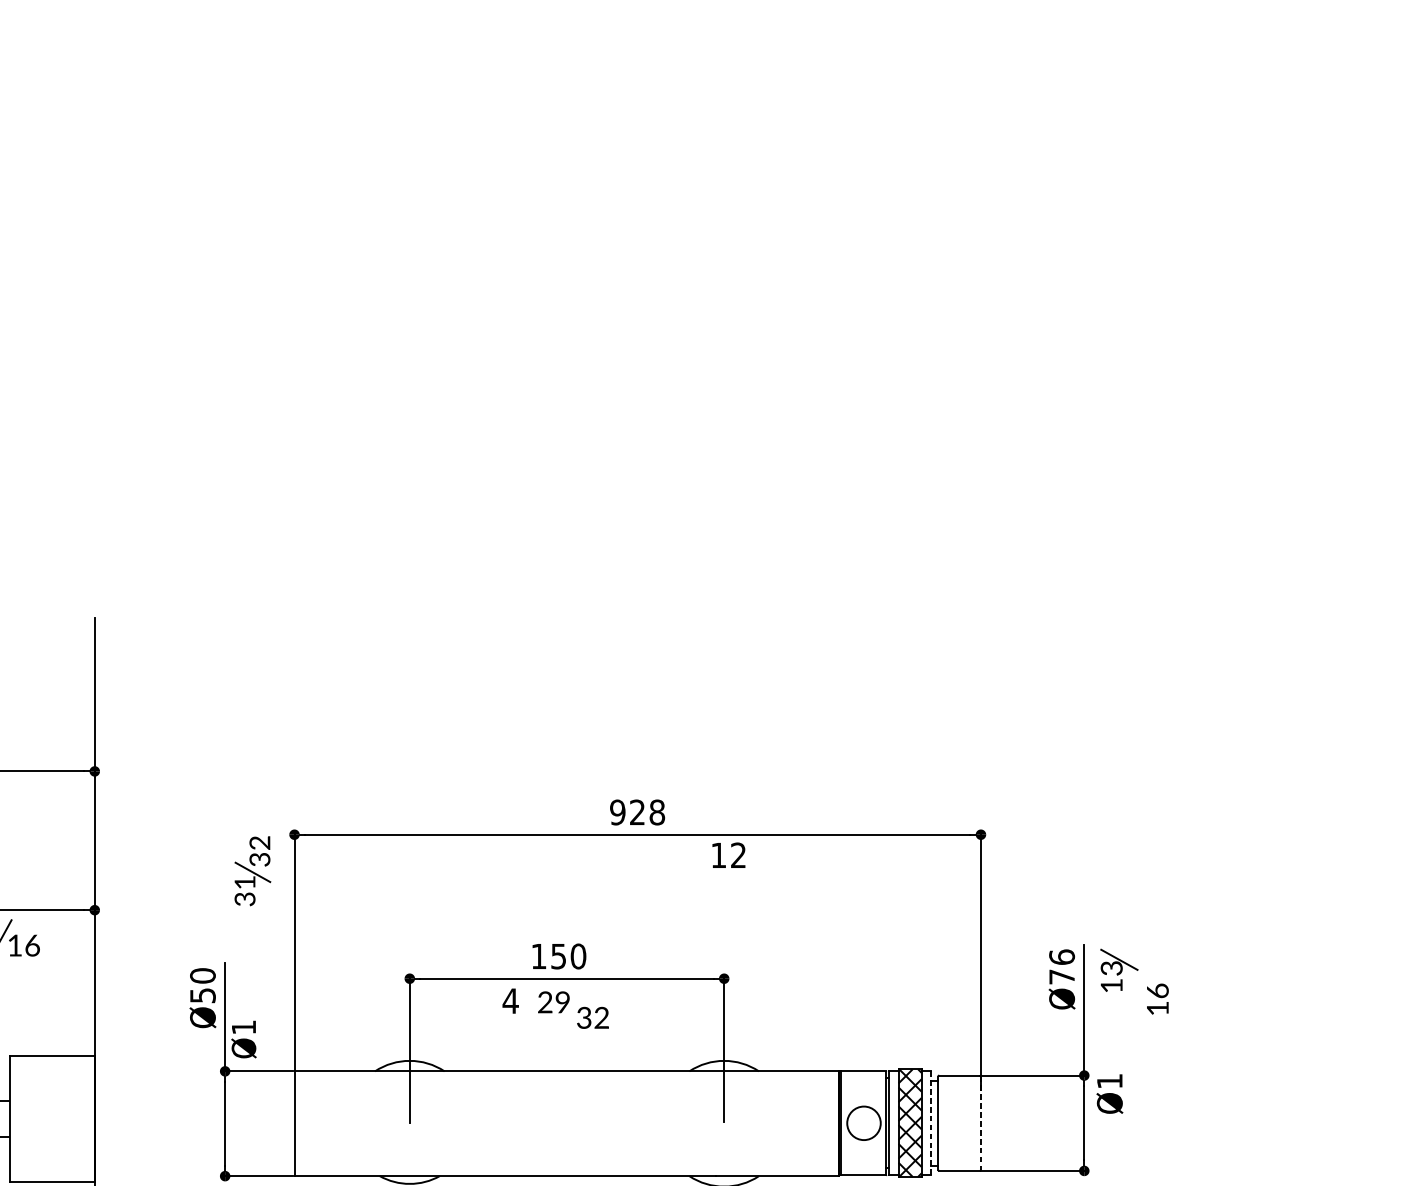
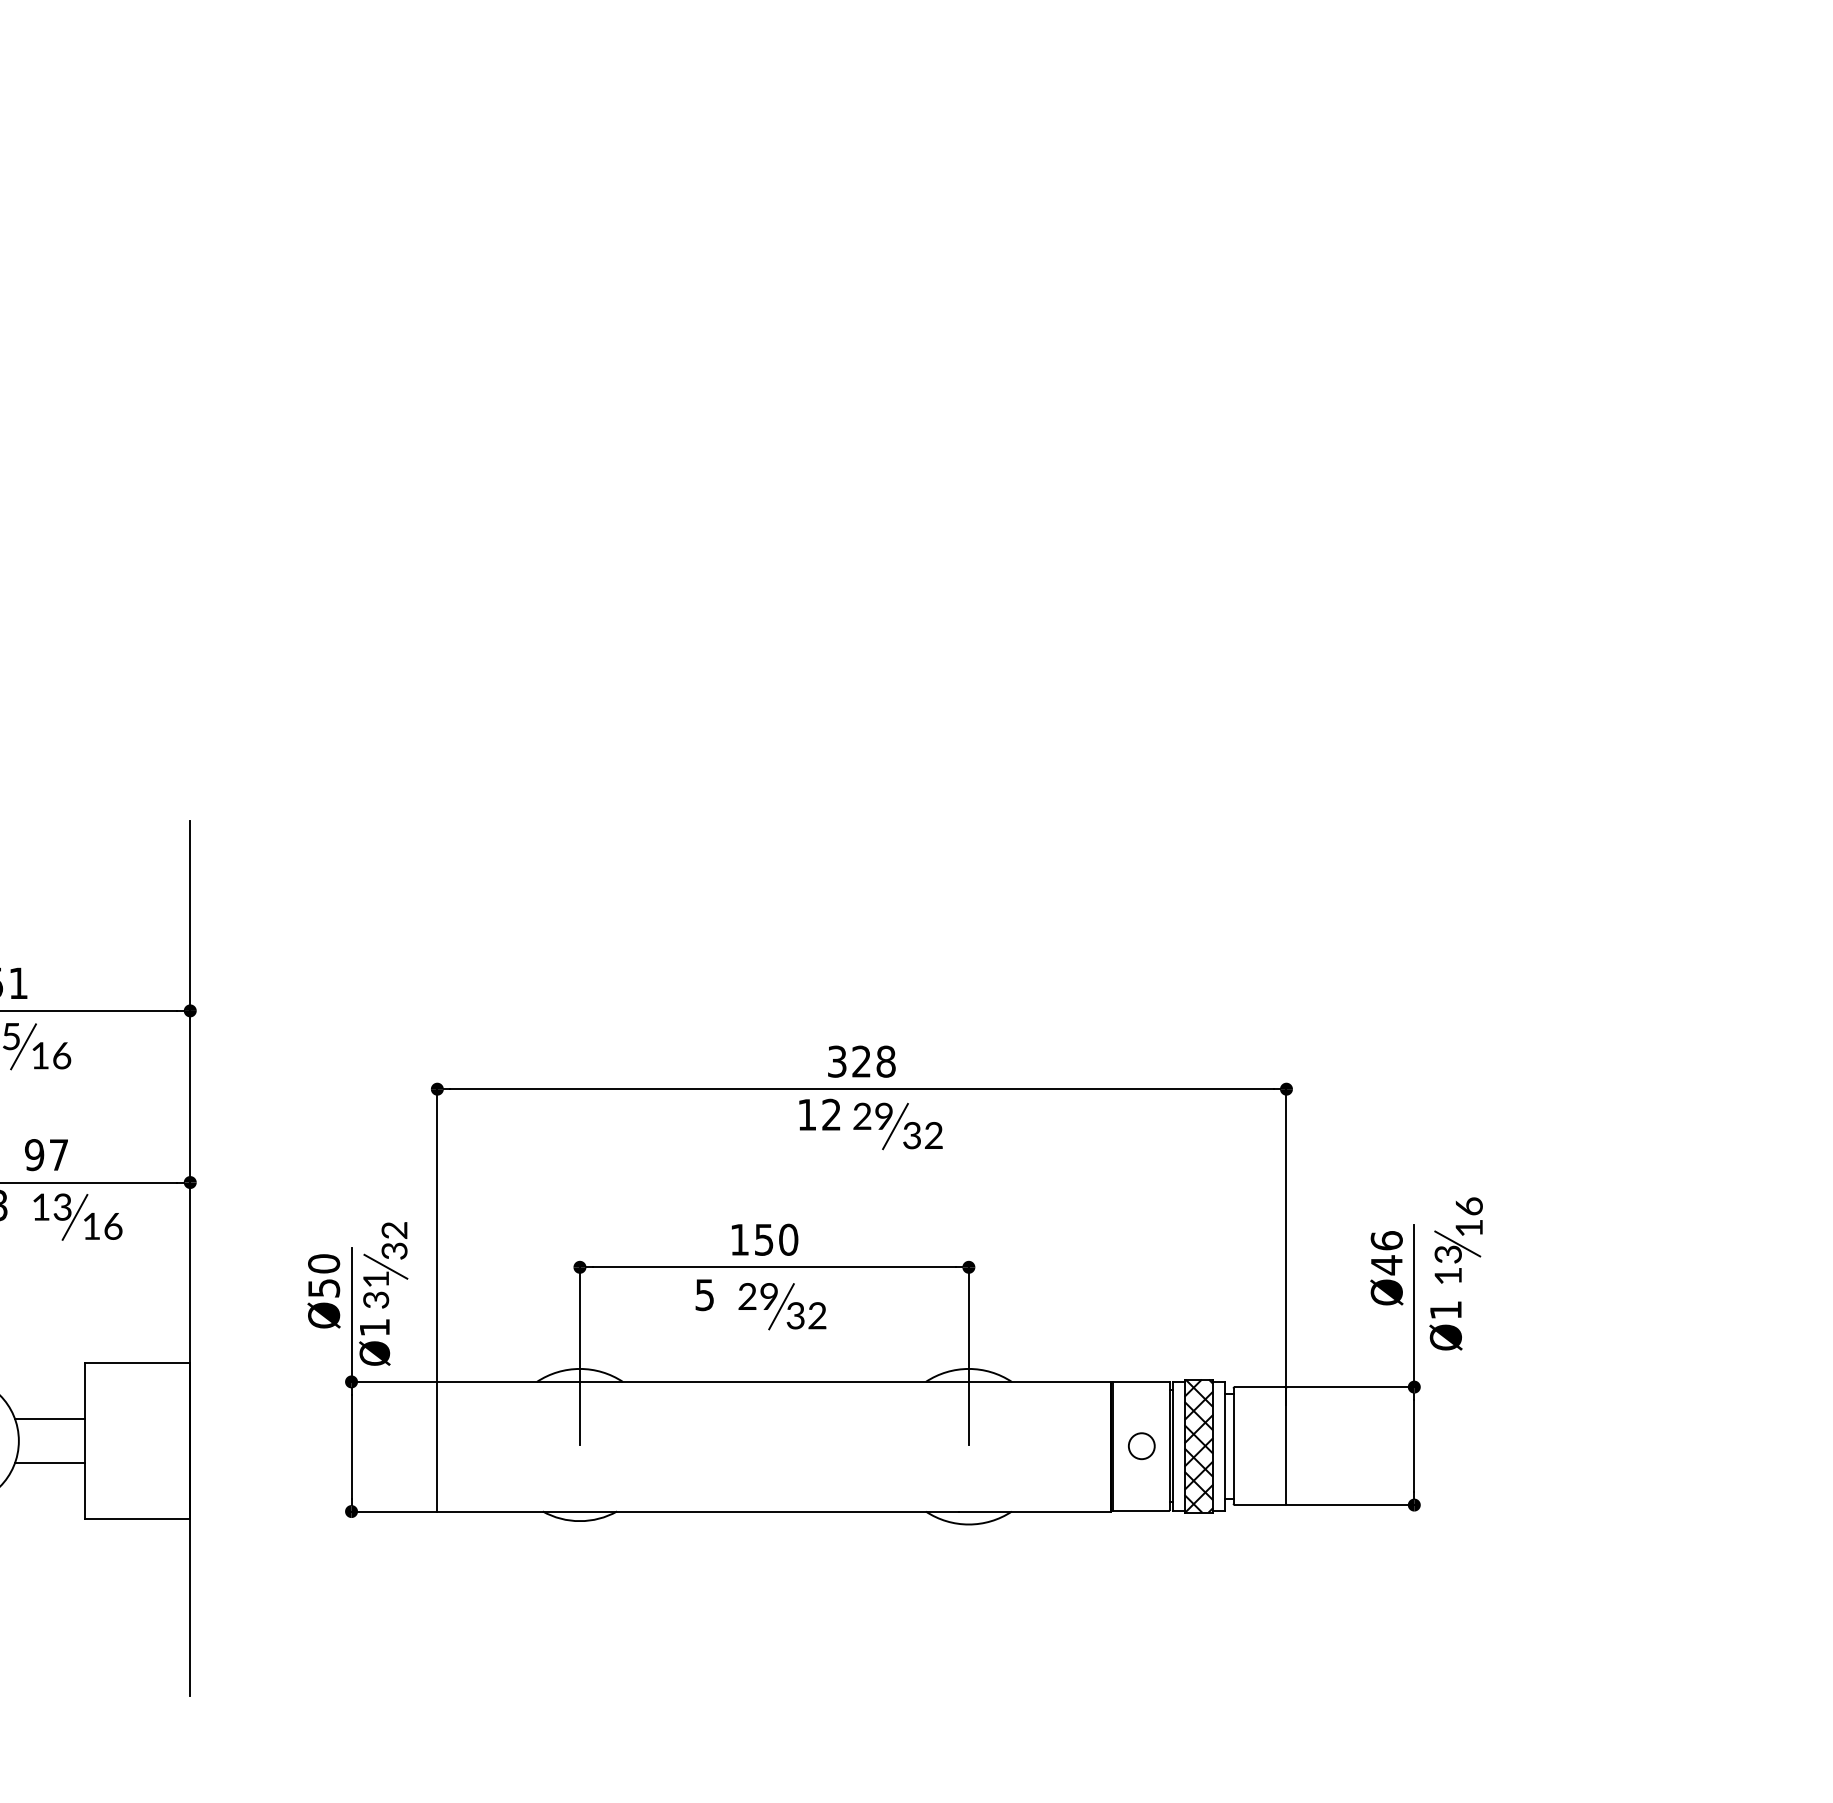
text: (617, 812) -> (836, 1061), 928 -> 328
text: (728, 855) -> (819, 1114), moved
part: (666, 864) -> (897, 1126), added
part: (252, 871) -> (385, 1265), moved
text: (1061, 977) -> (1386, 1265), Ø76 -> Ø46
text: (1157, 999) -> (1468, 1216), moved
text: (510, 1001) -> (704, 1295), 4 -> 5
line: (572, 1010) -> (781, 1306), added
text: (1109, 1093) -> (1445, 1325), moved
circle: (863, 1123) -> (1141, 1446), size x0.62
line: (930, 1123) -> (1224, 1446), dashed -> solid
line: (980, 1123) -> (1286, 1446), dashed -> solid

